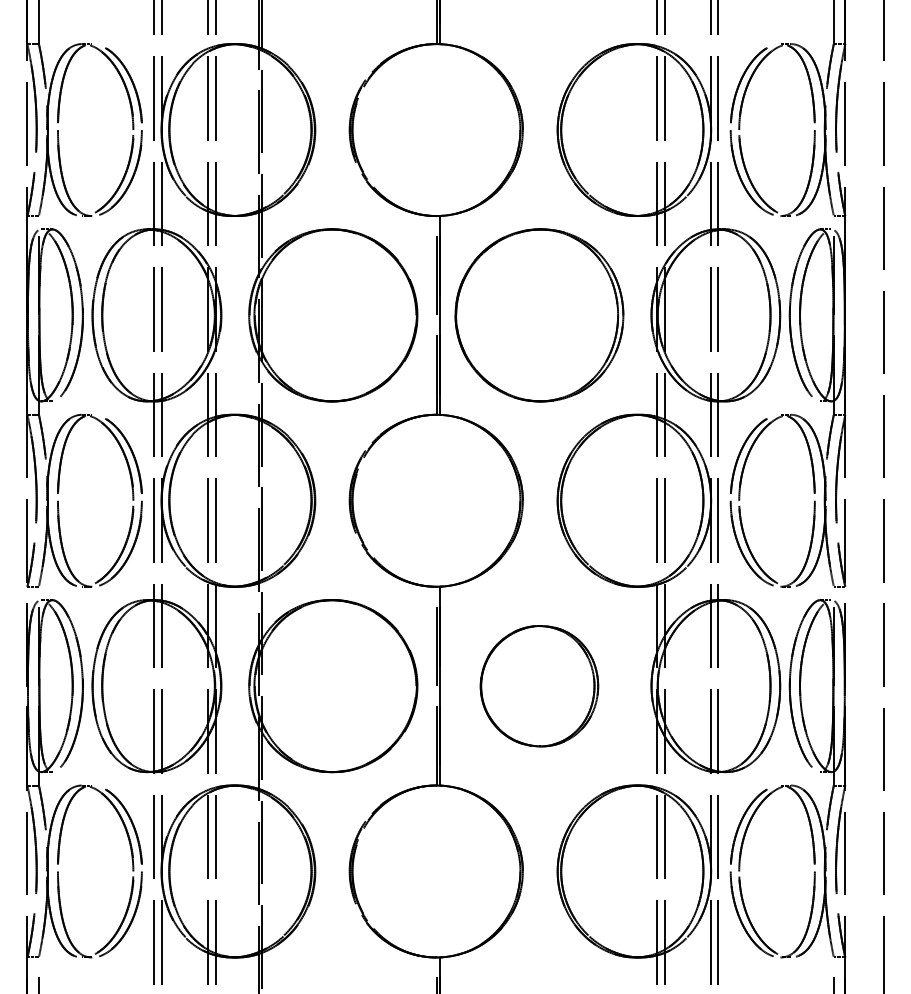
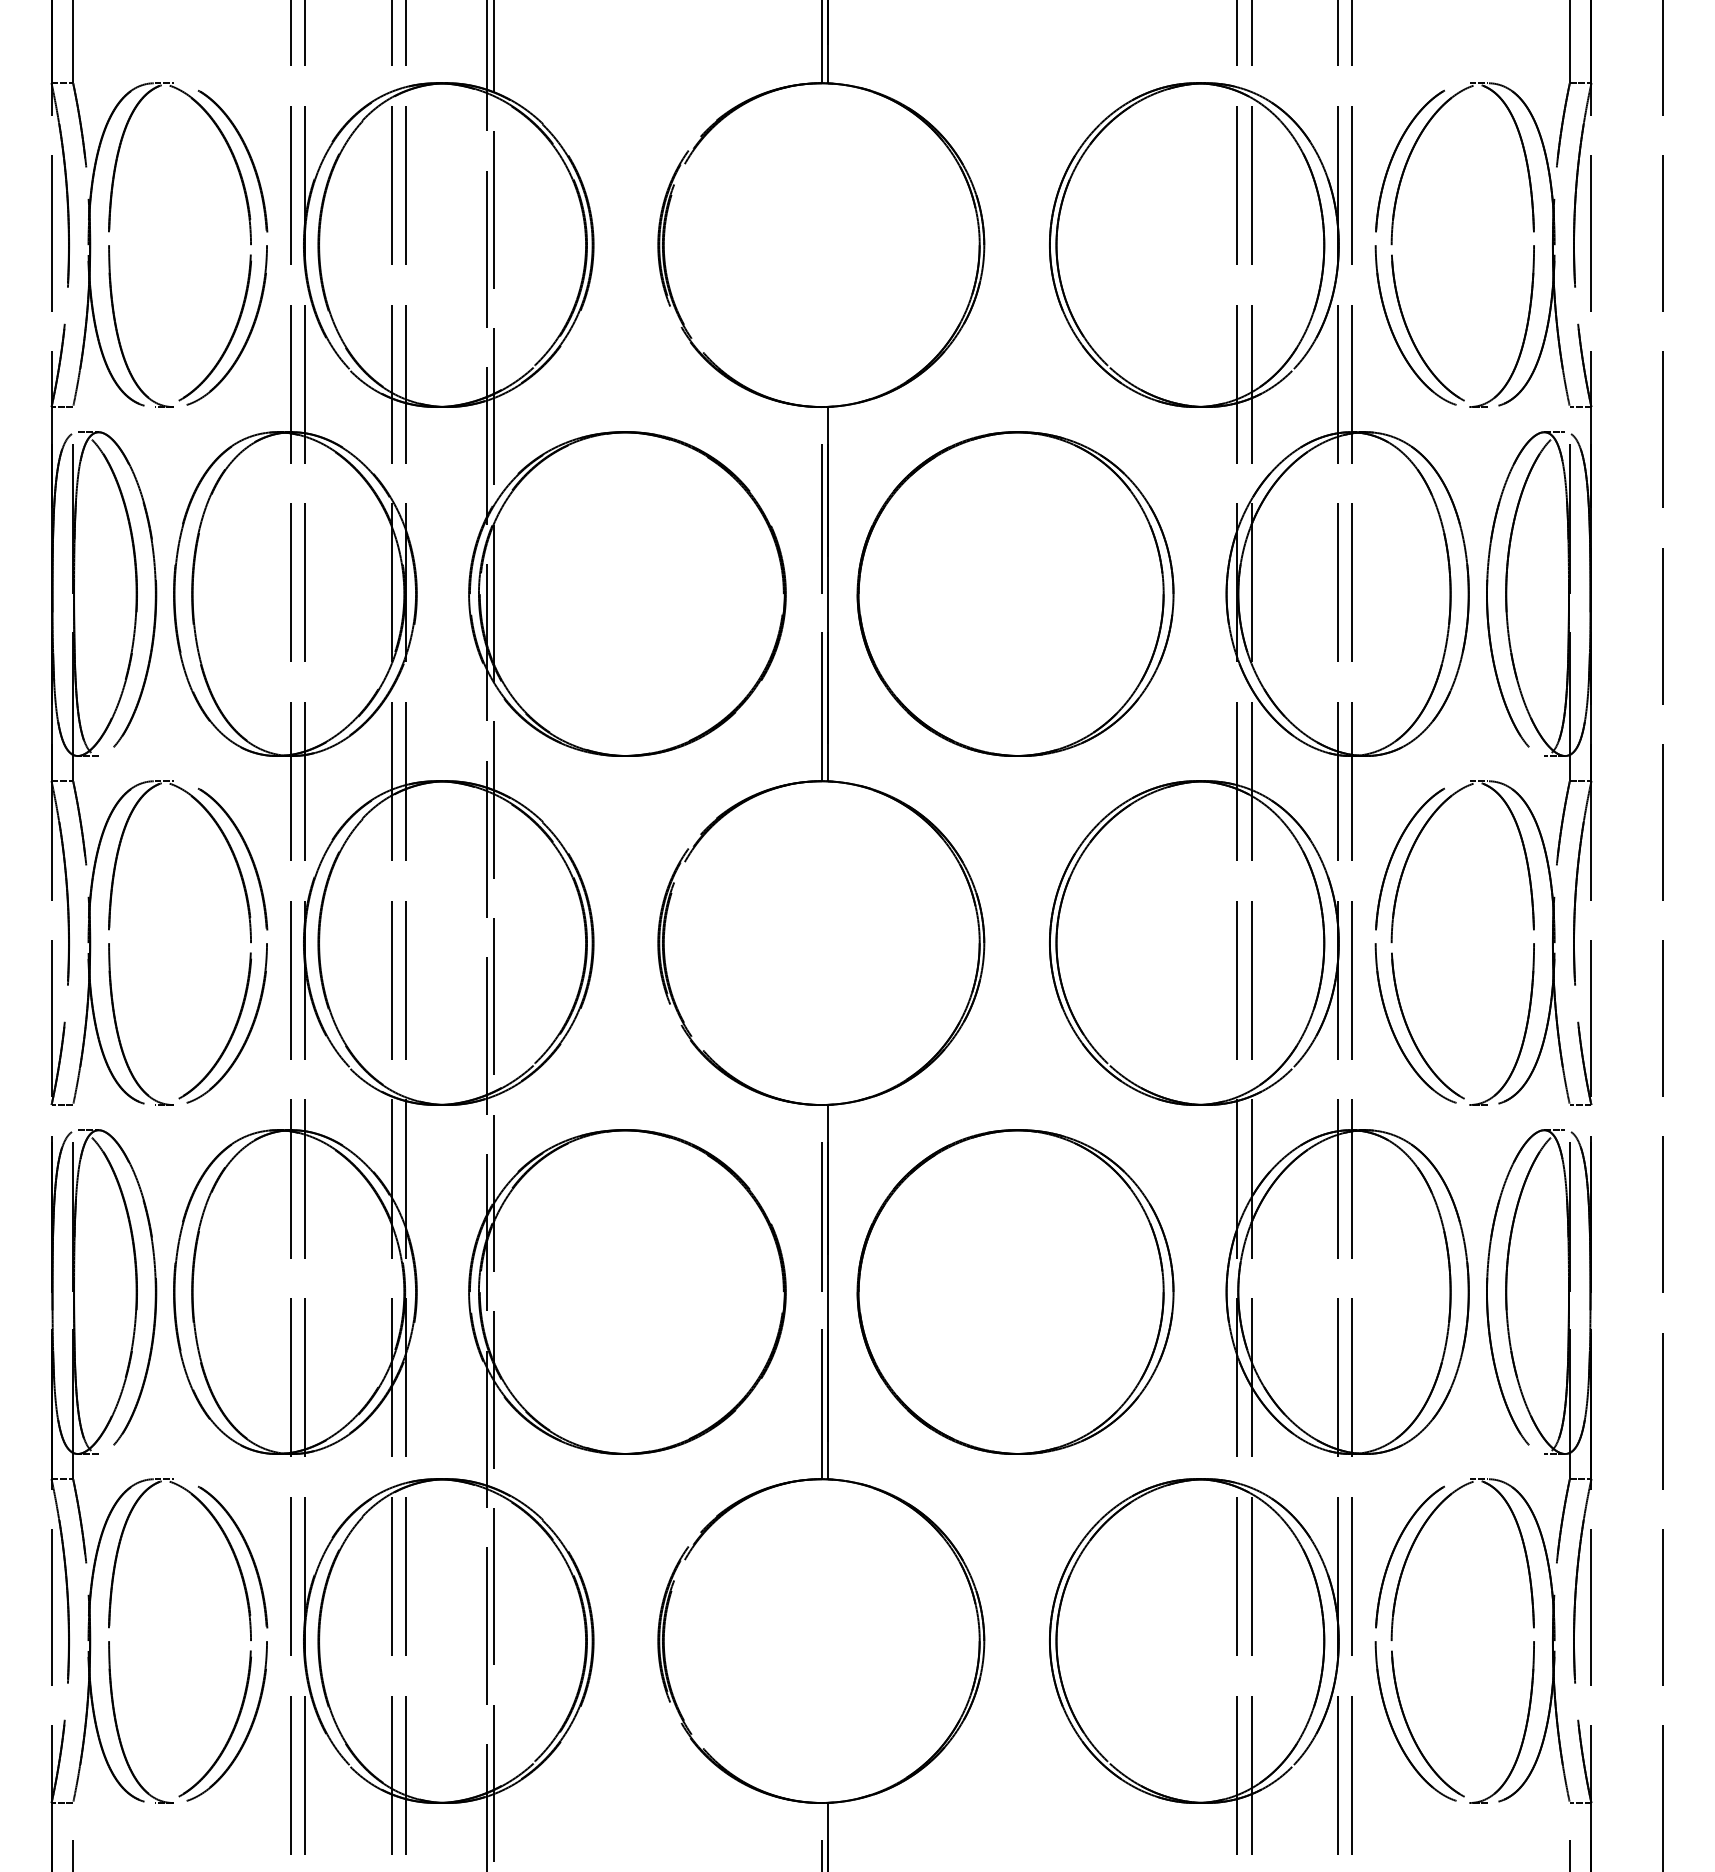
part: (539, 686) -> (1015, 1292), size x1.43

